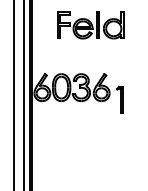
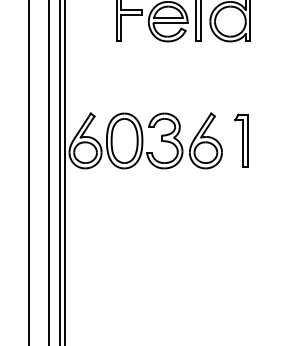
part: (119, 99) -> (239, 140), moved

